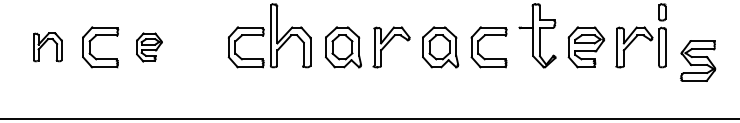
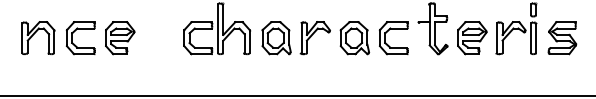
part: (47, 46) -> (38, 37), size x1.43
part: (149, 47) -> (120, 38), size x1.43
part: (698, 61) -> (562, 38), moved

